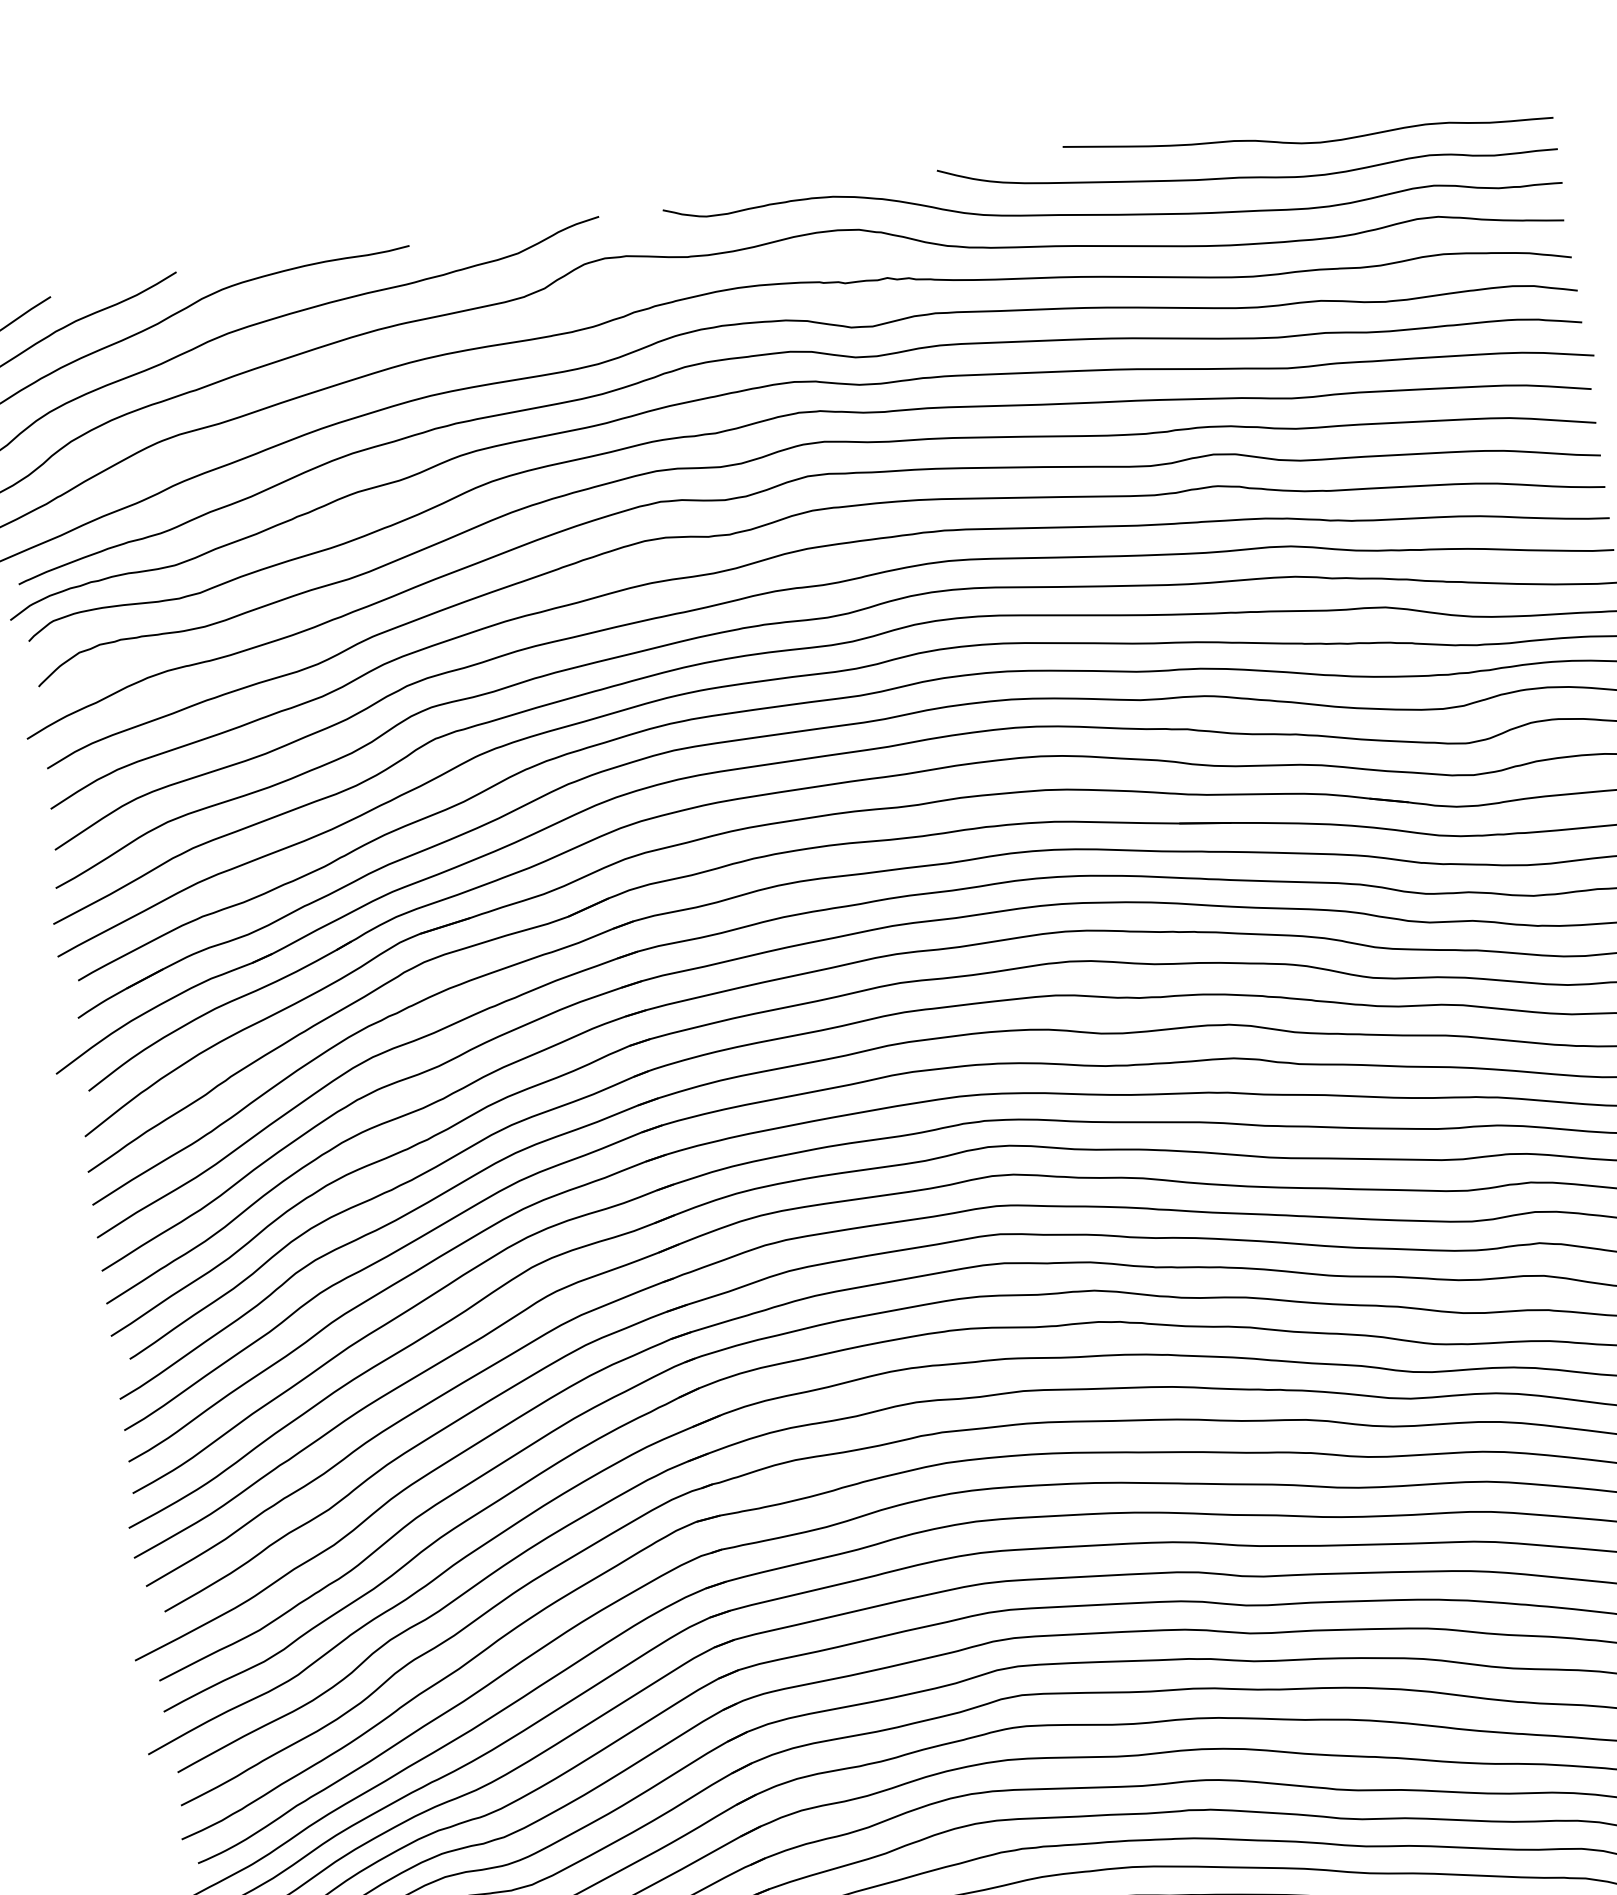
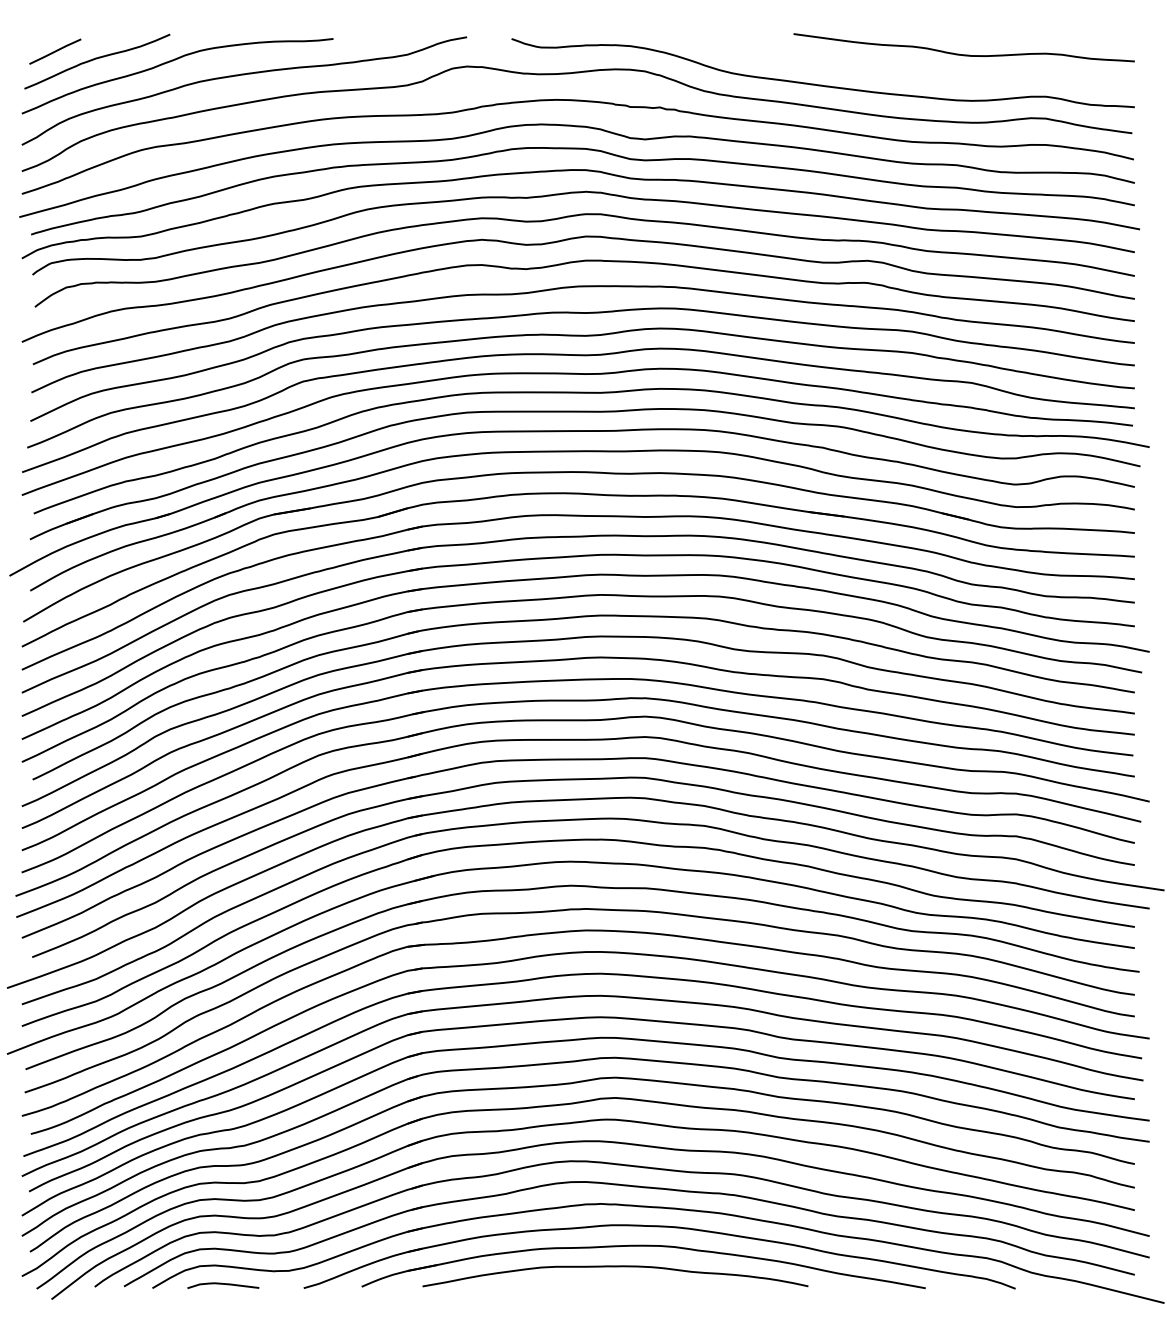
curve: (1244, 175) -> (916, 71), removed

